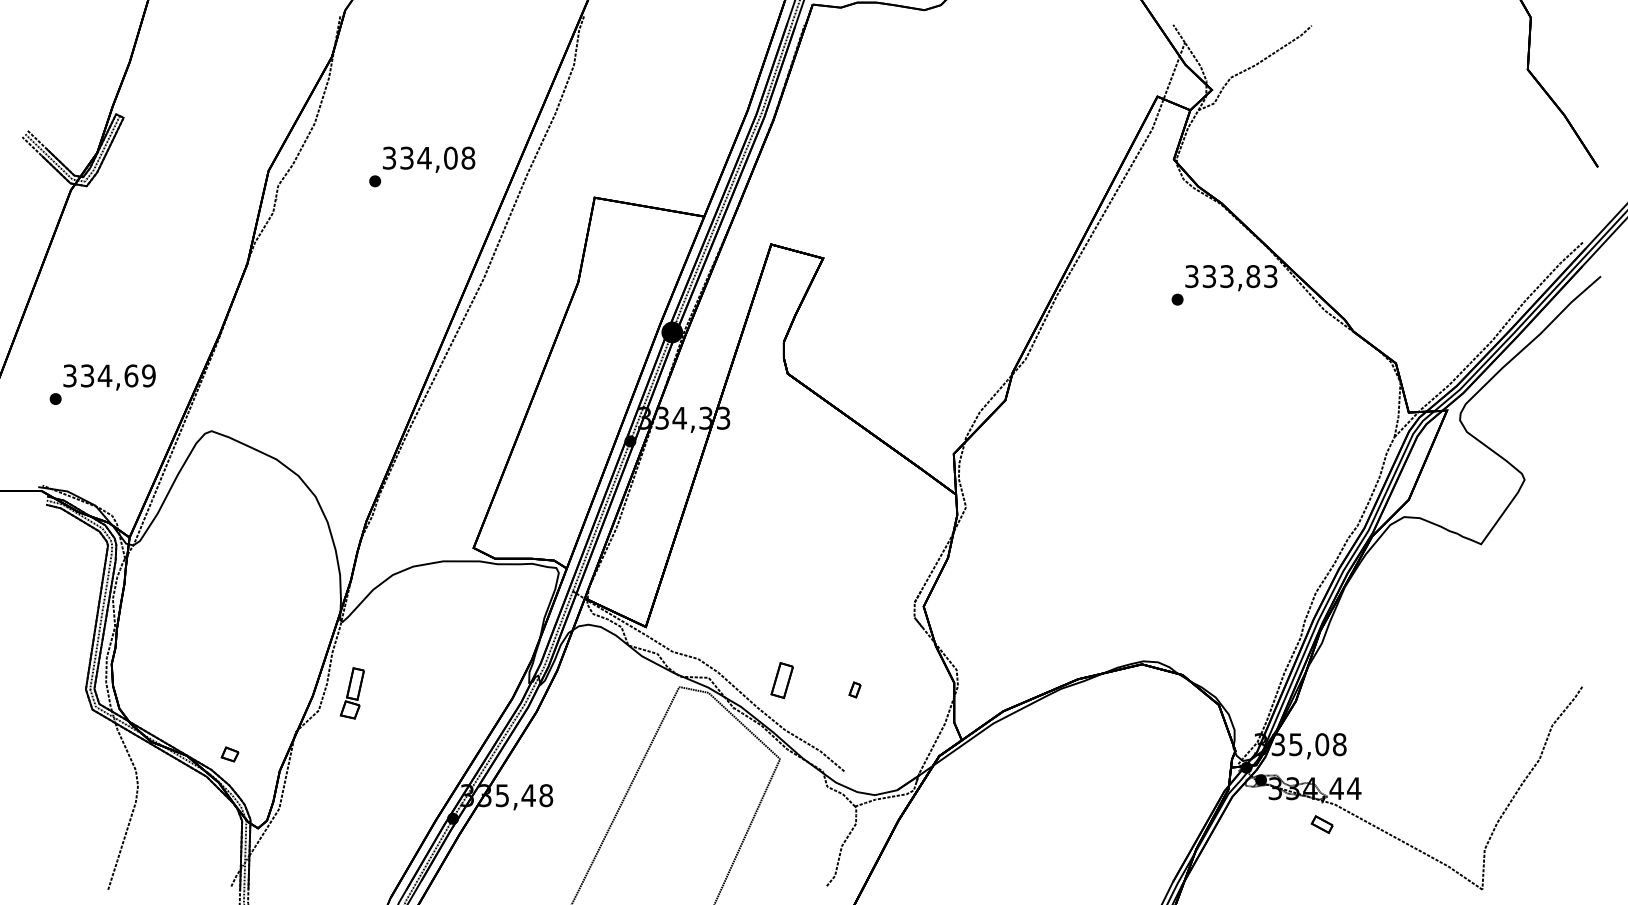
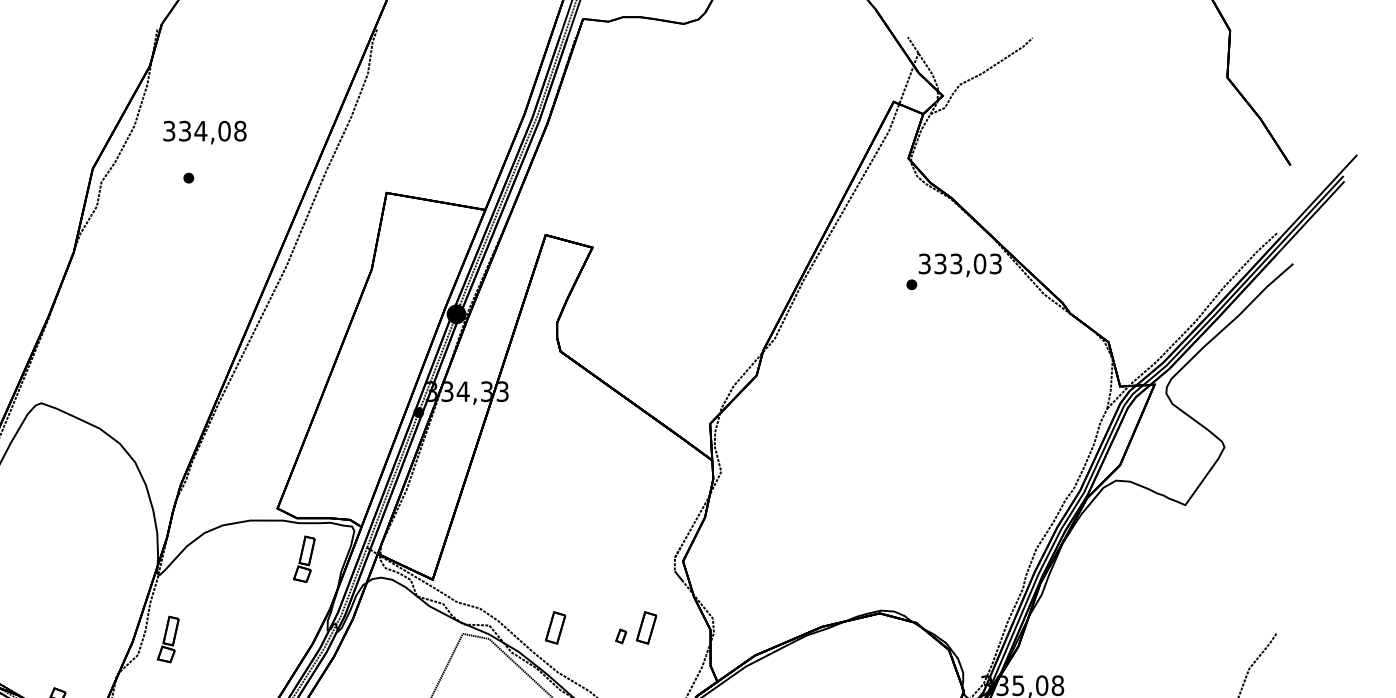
text: (429, 159) -> (205, 132), moved
text: (1253, 276) -> (980, 263), 333,83 -> 333,03
part: (502, 604) -> (303, 559), added
part: (882, 680) -> (645, 627), added

